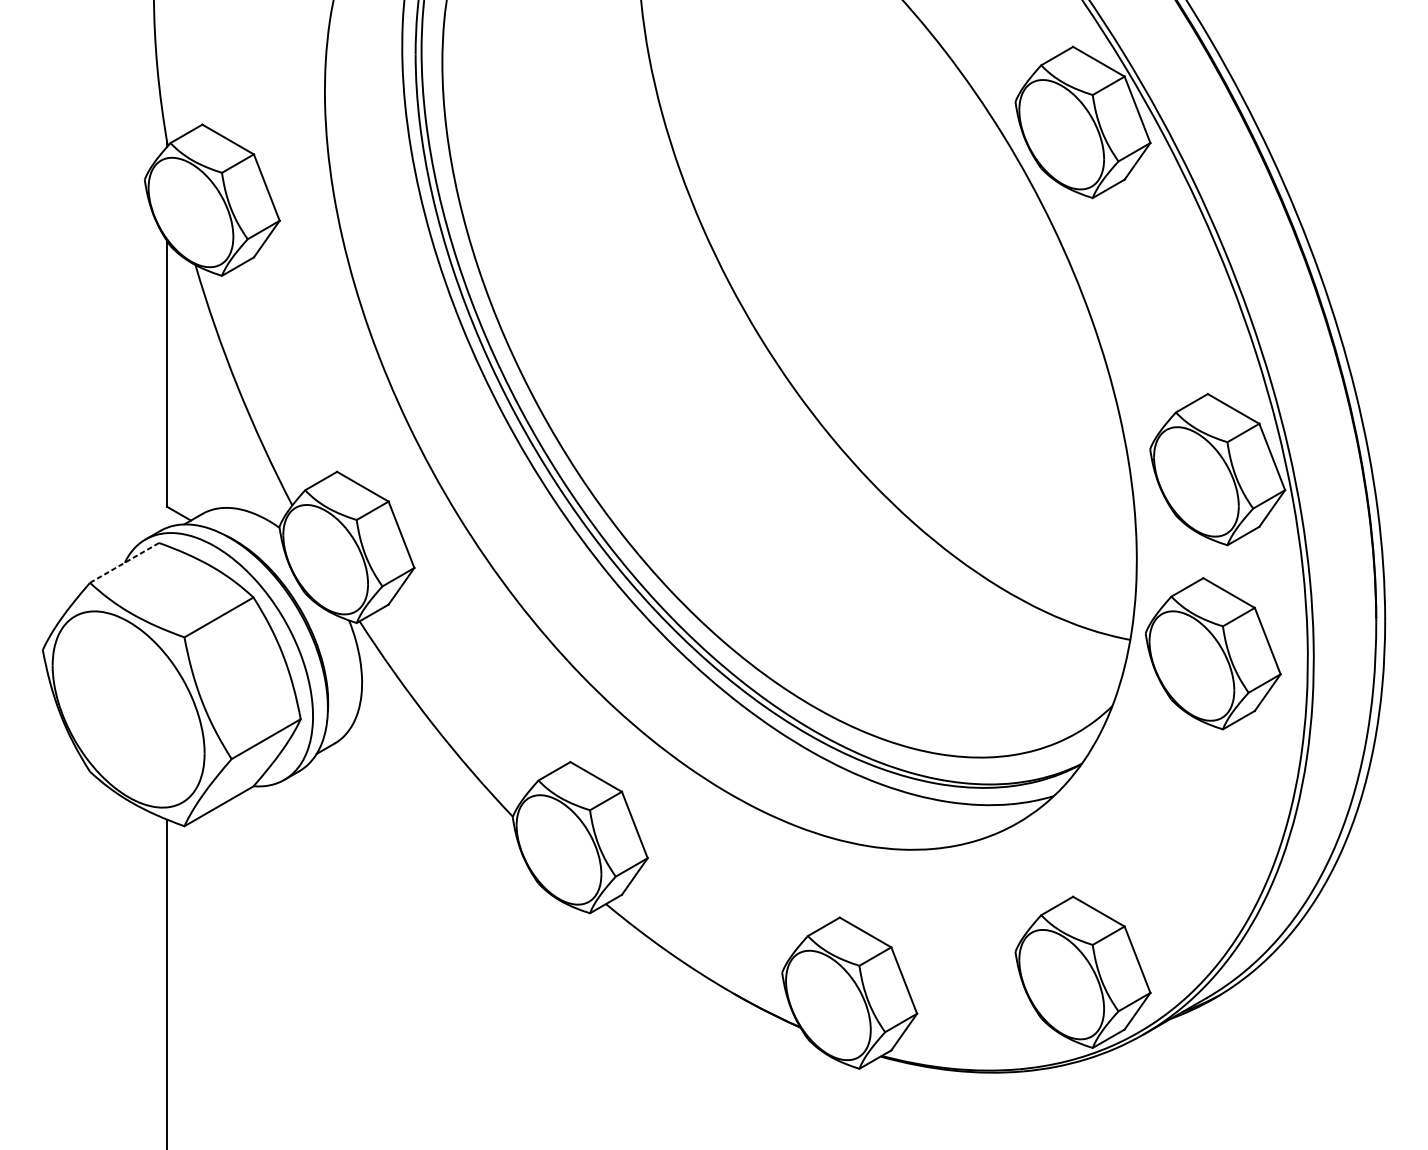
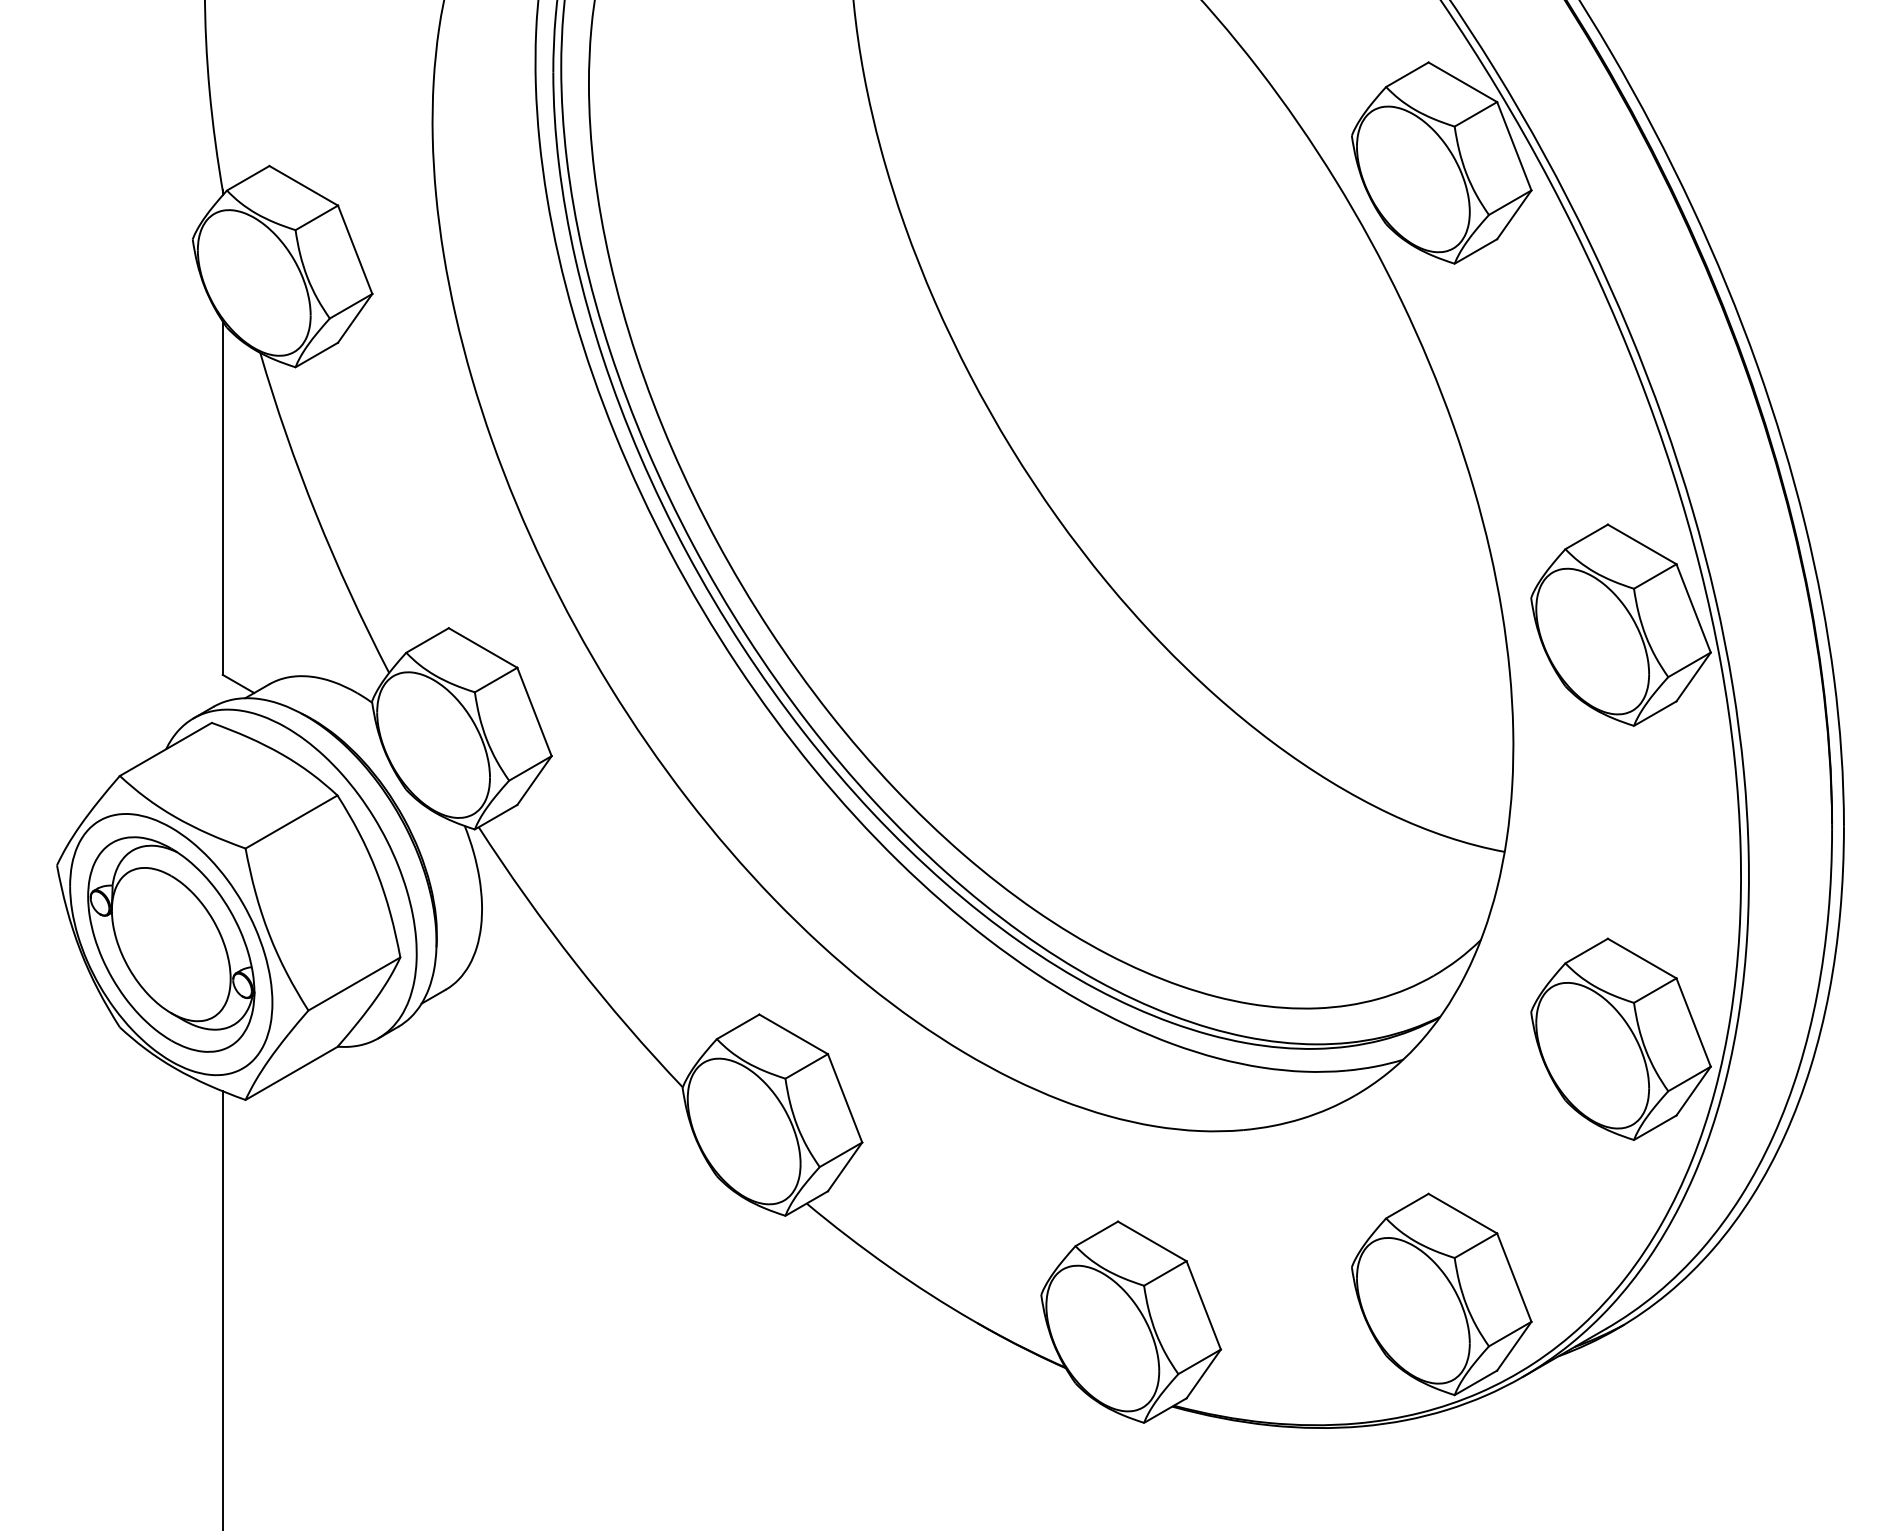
line: (125, 562) -> (166, 749), dashed -> solid
part: (1212, 653) -> (1620, 1038), moved
part: (128, 709) -> (171, 944), added

